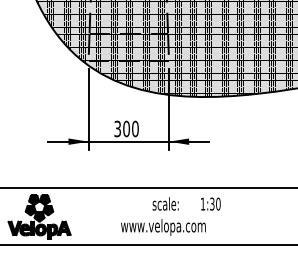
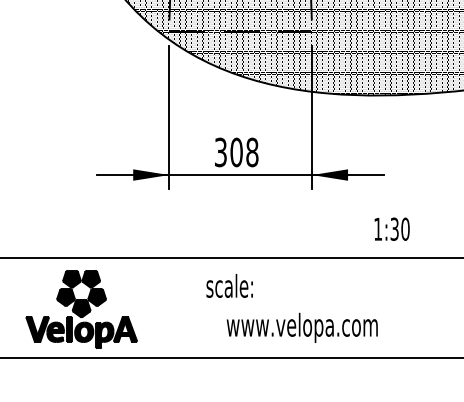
text: (135, 128) -> (252, 151), 300 -> 308
text: (165, 203) -> (229, 285), moved
text: (210, 203) -> (391, 228), moved

